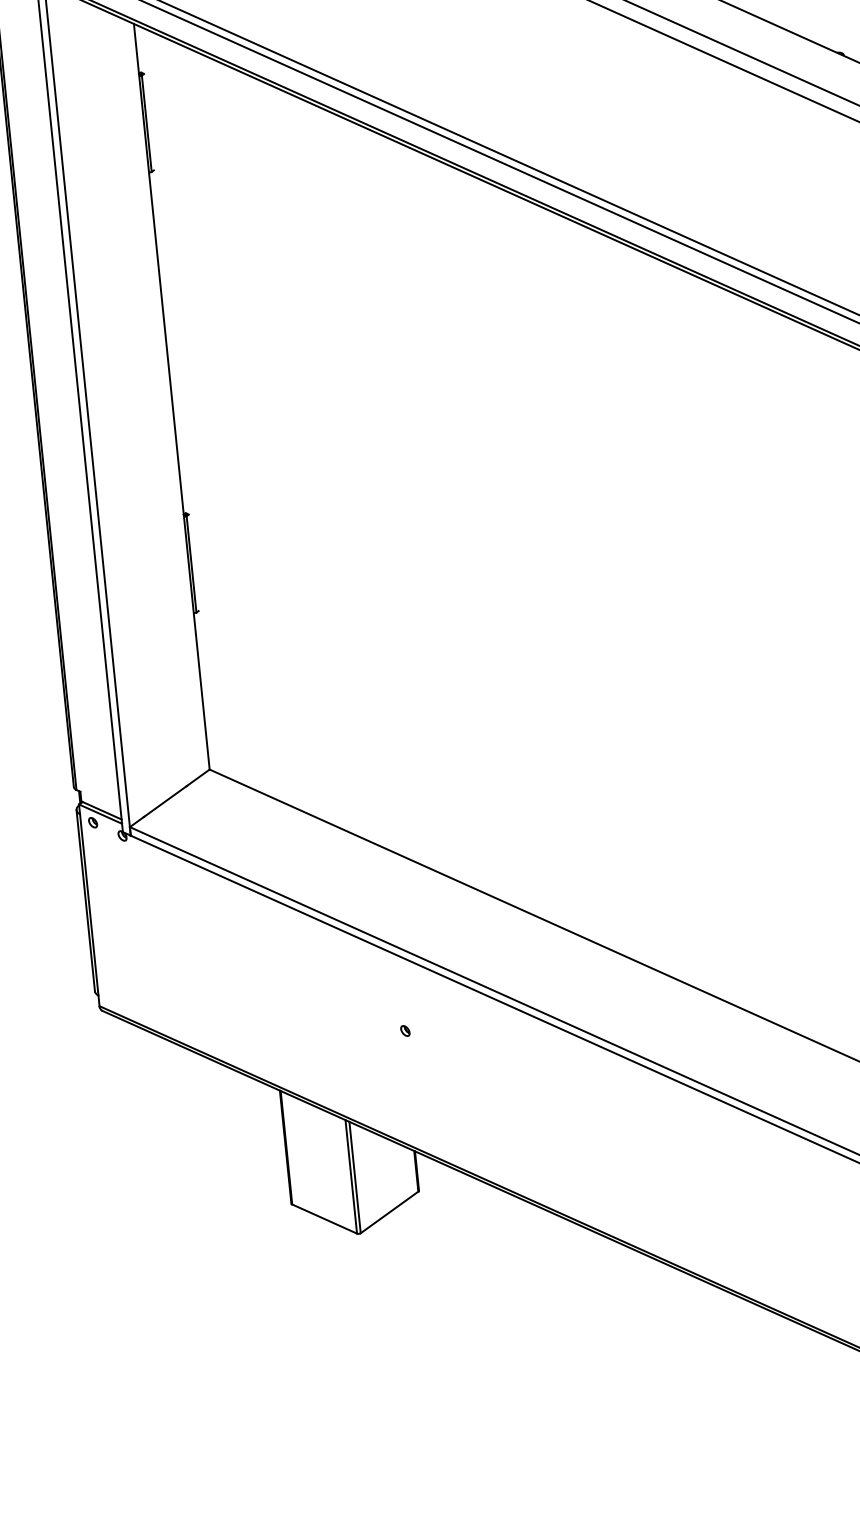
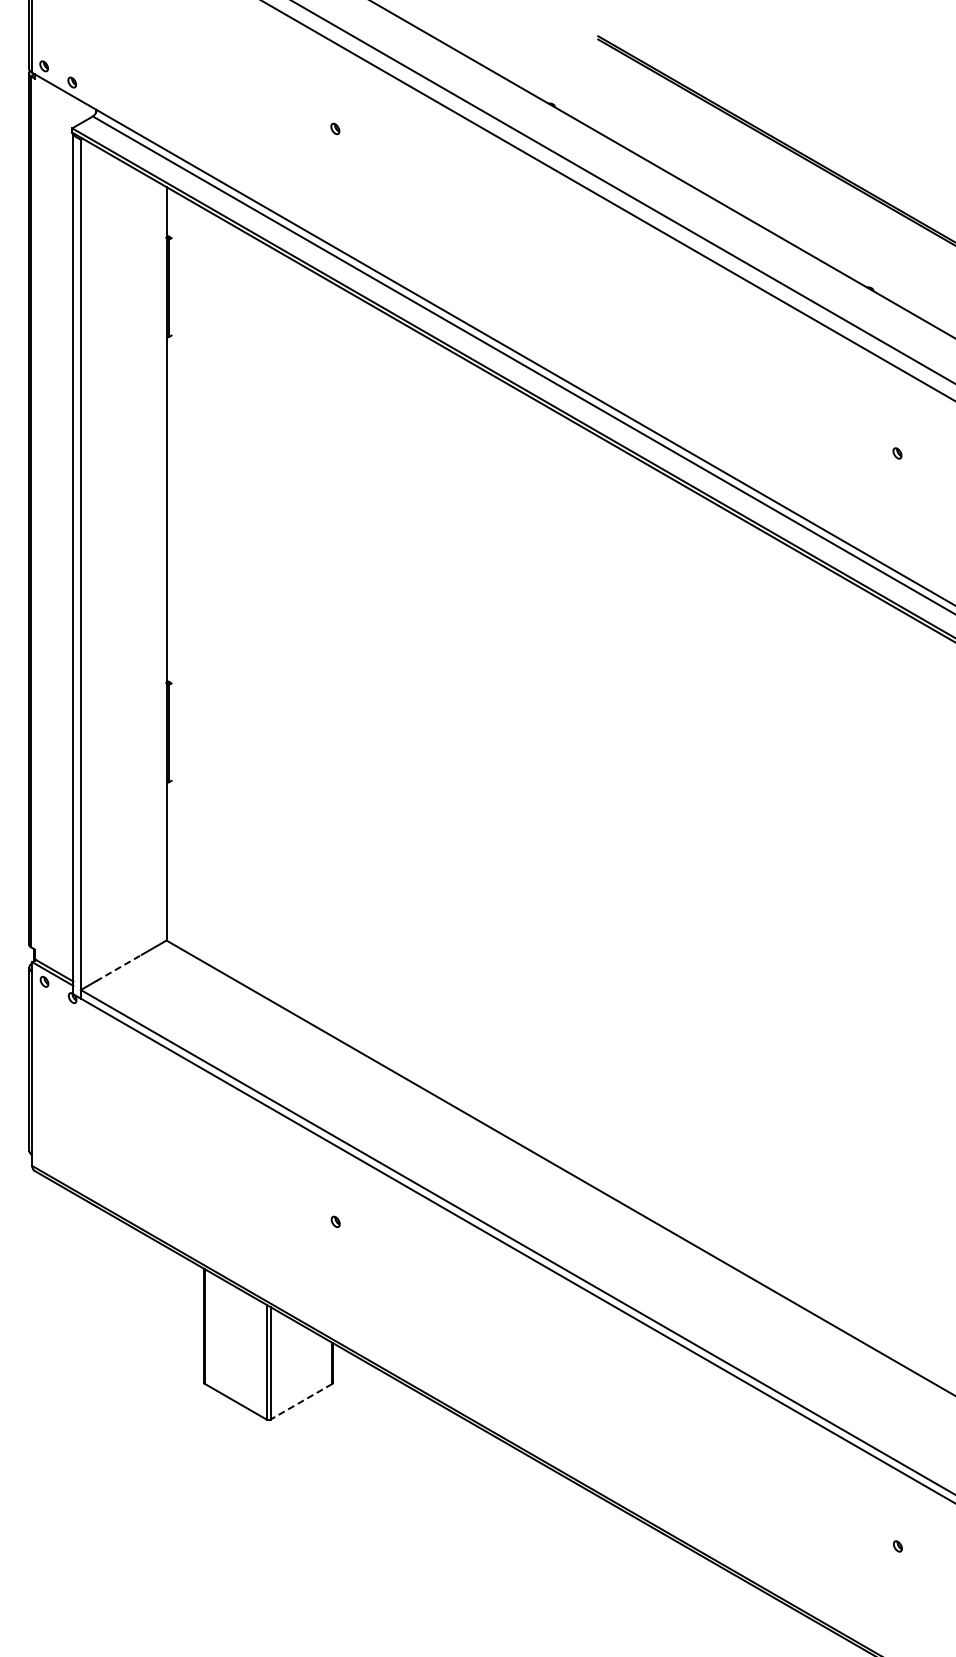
line: (165, 800) -> (119, 967), solid -> dashed
line: (389, 1212) -> (301, 1401), solid -> dashed

